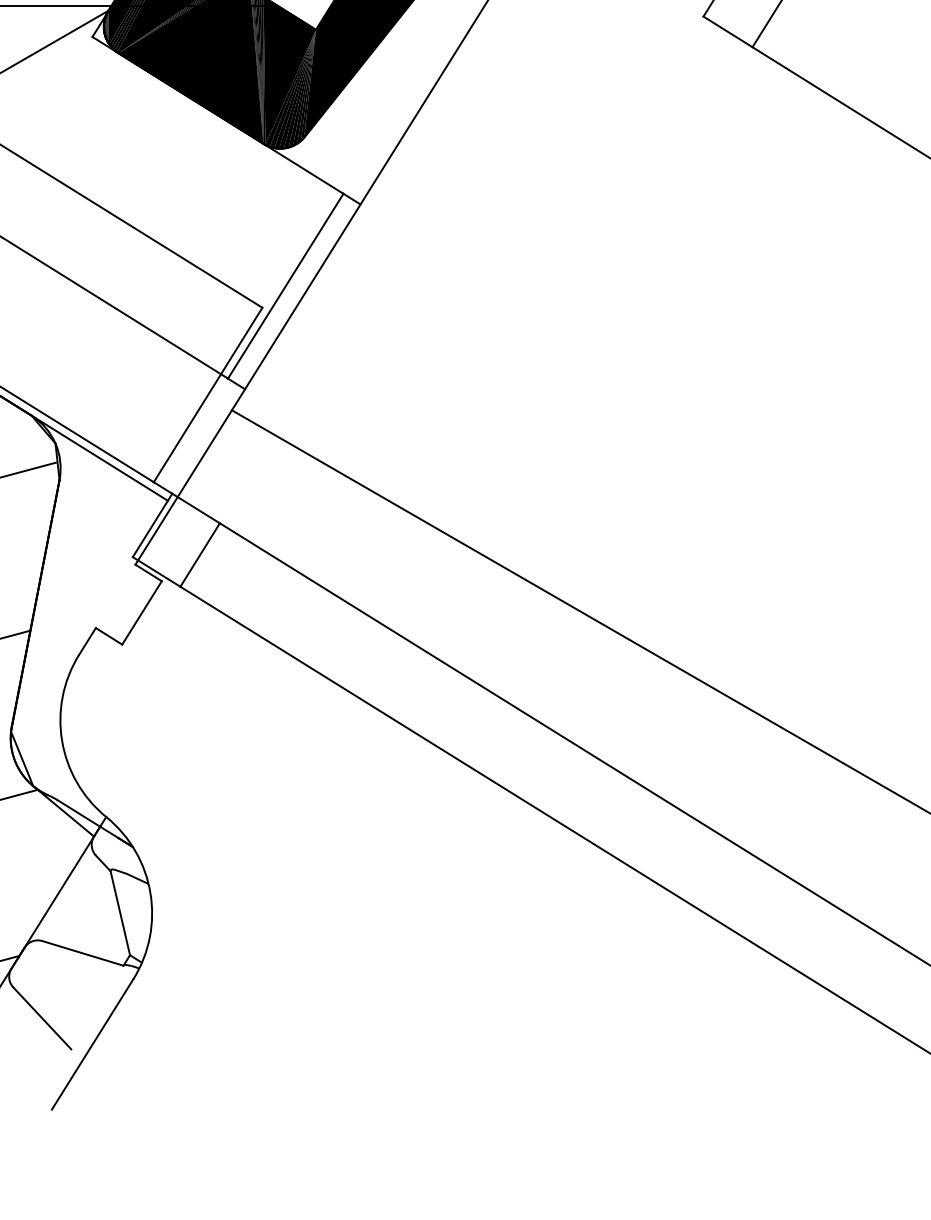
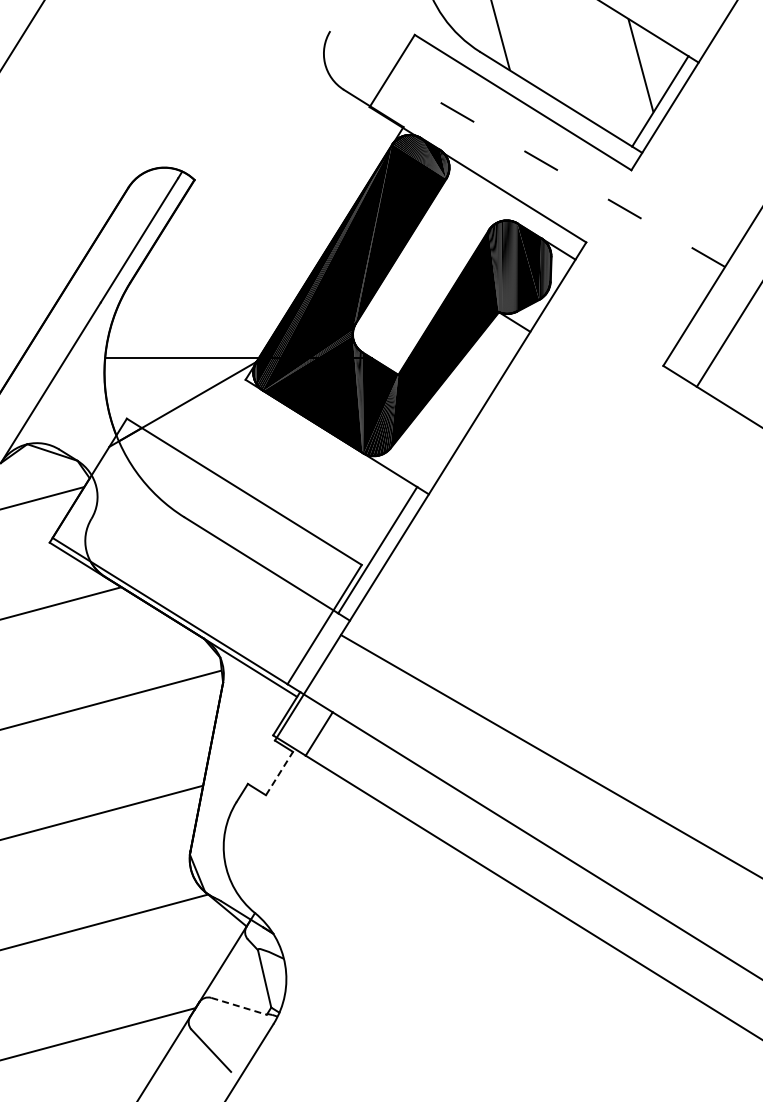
line: (142, 612) -> (279, 773), solid -> dashed
line: (83, 953) -> (239, 1006), solid -> dashed

